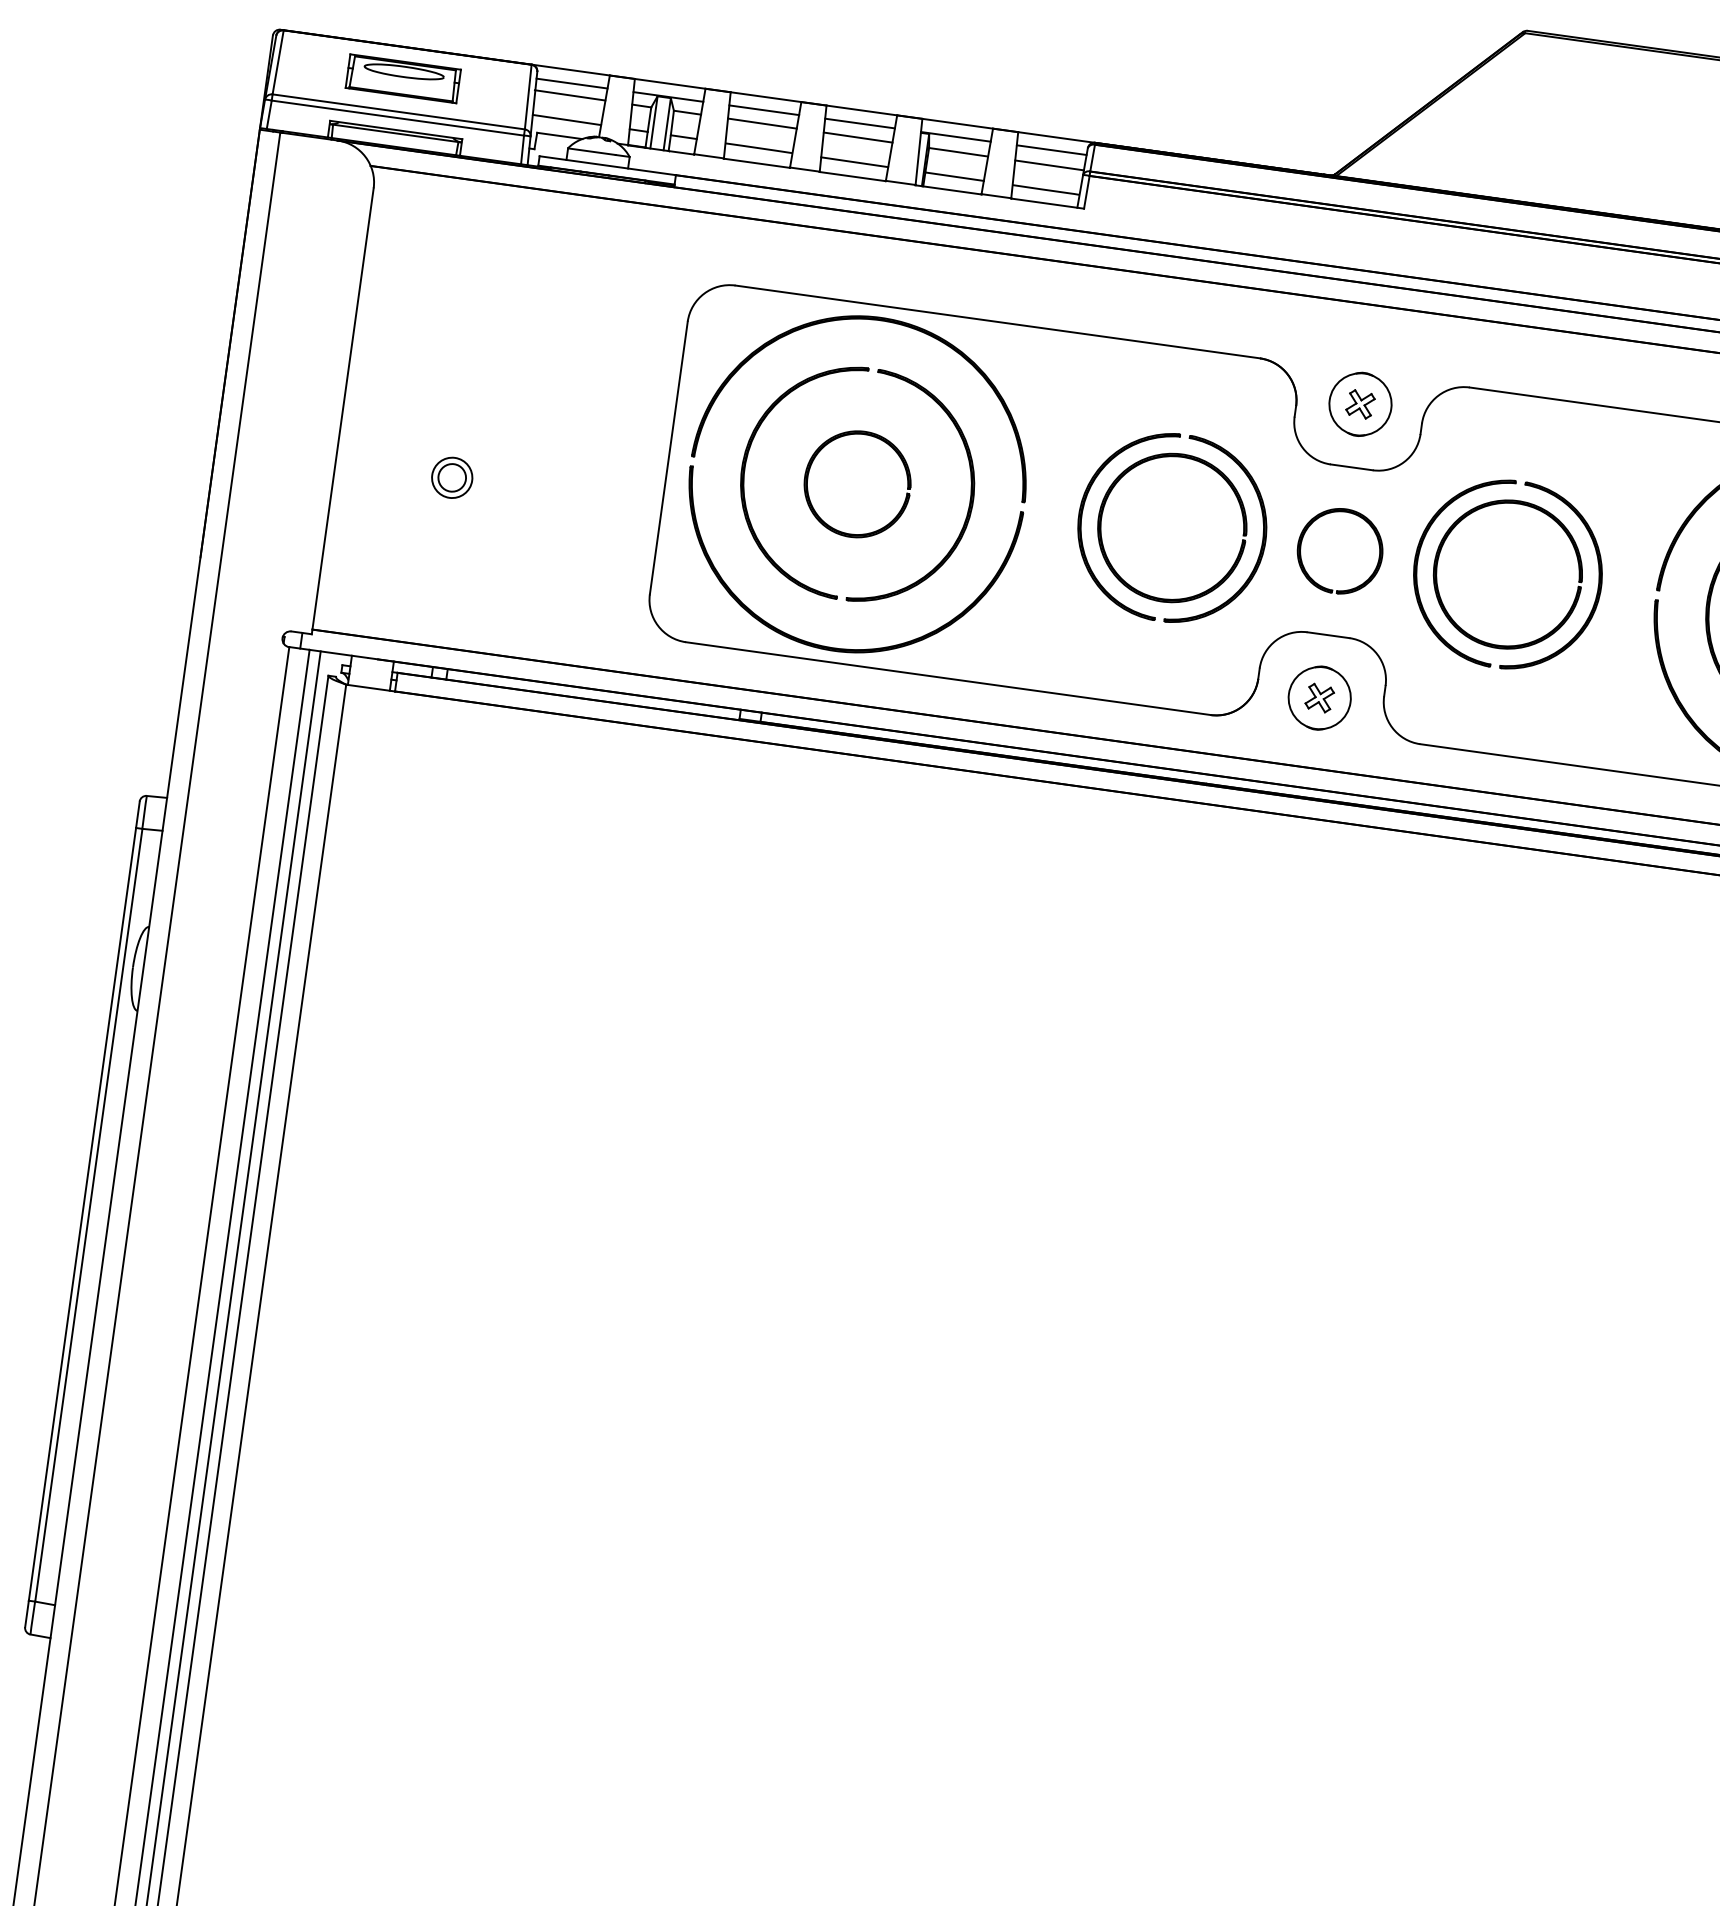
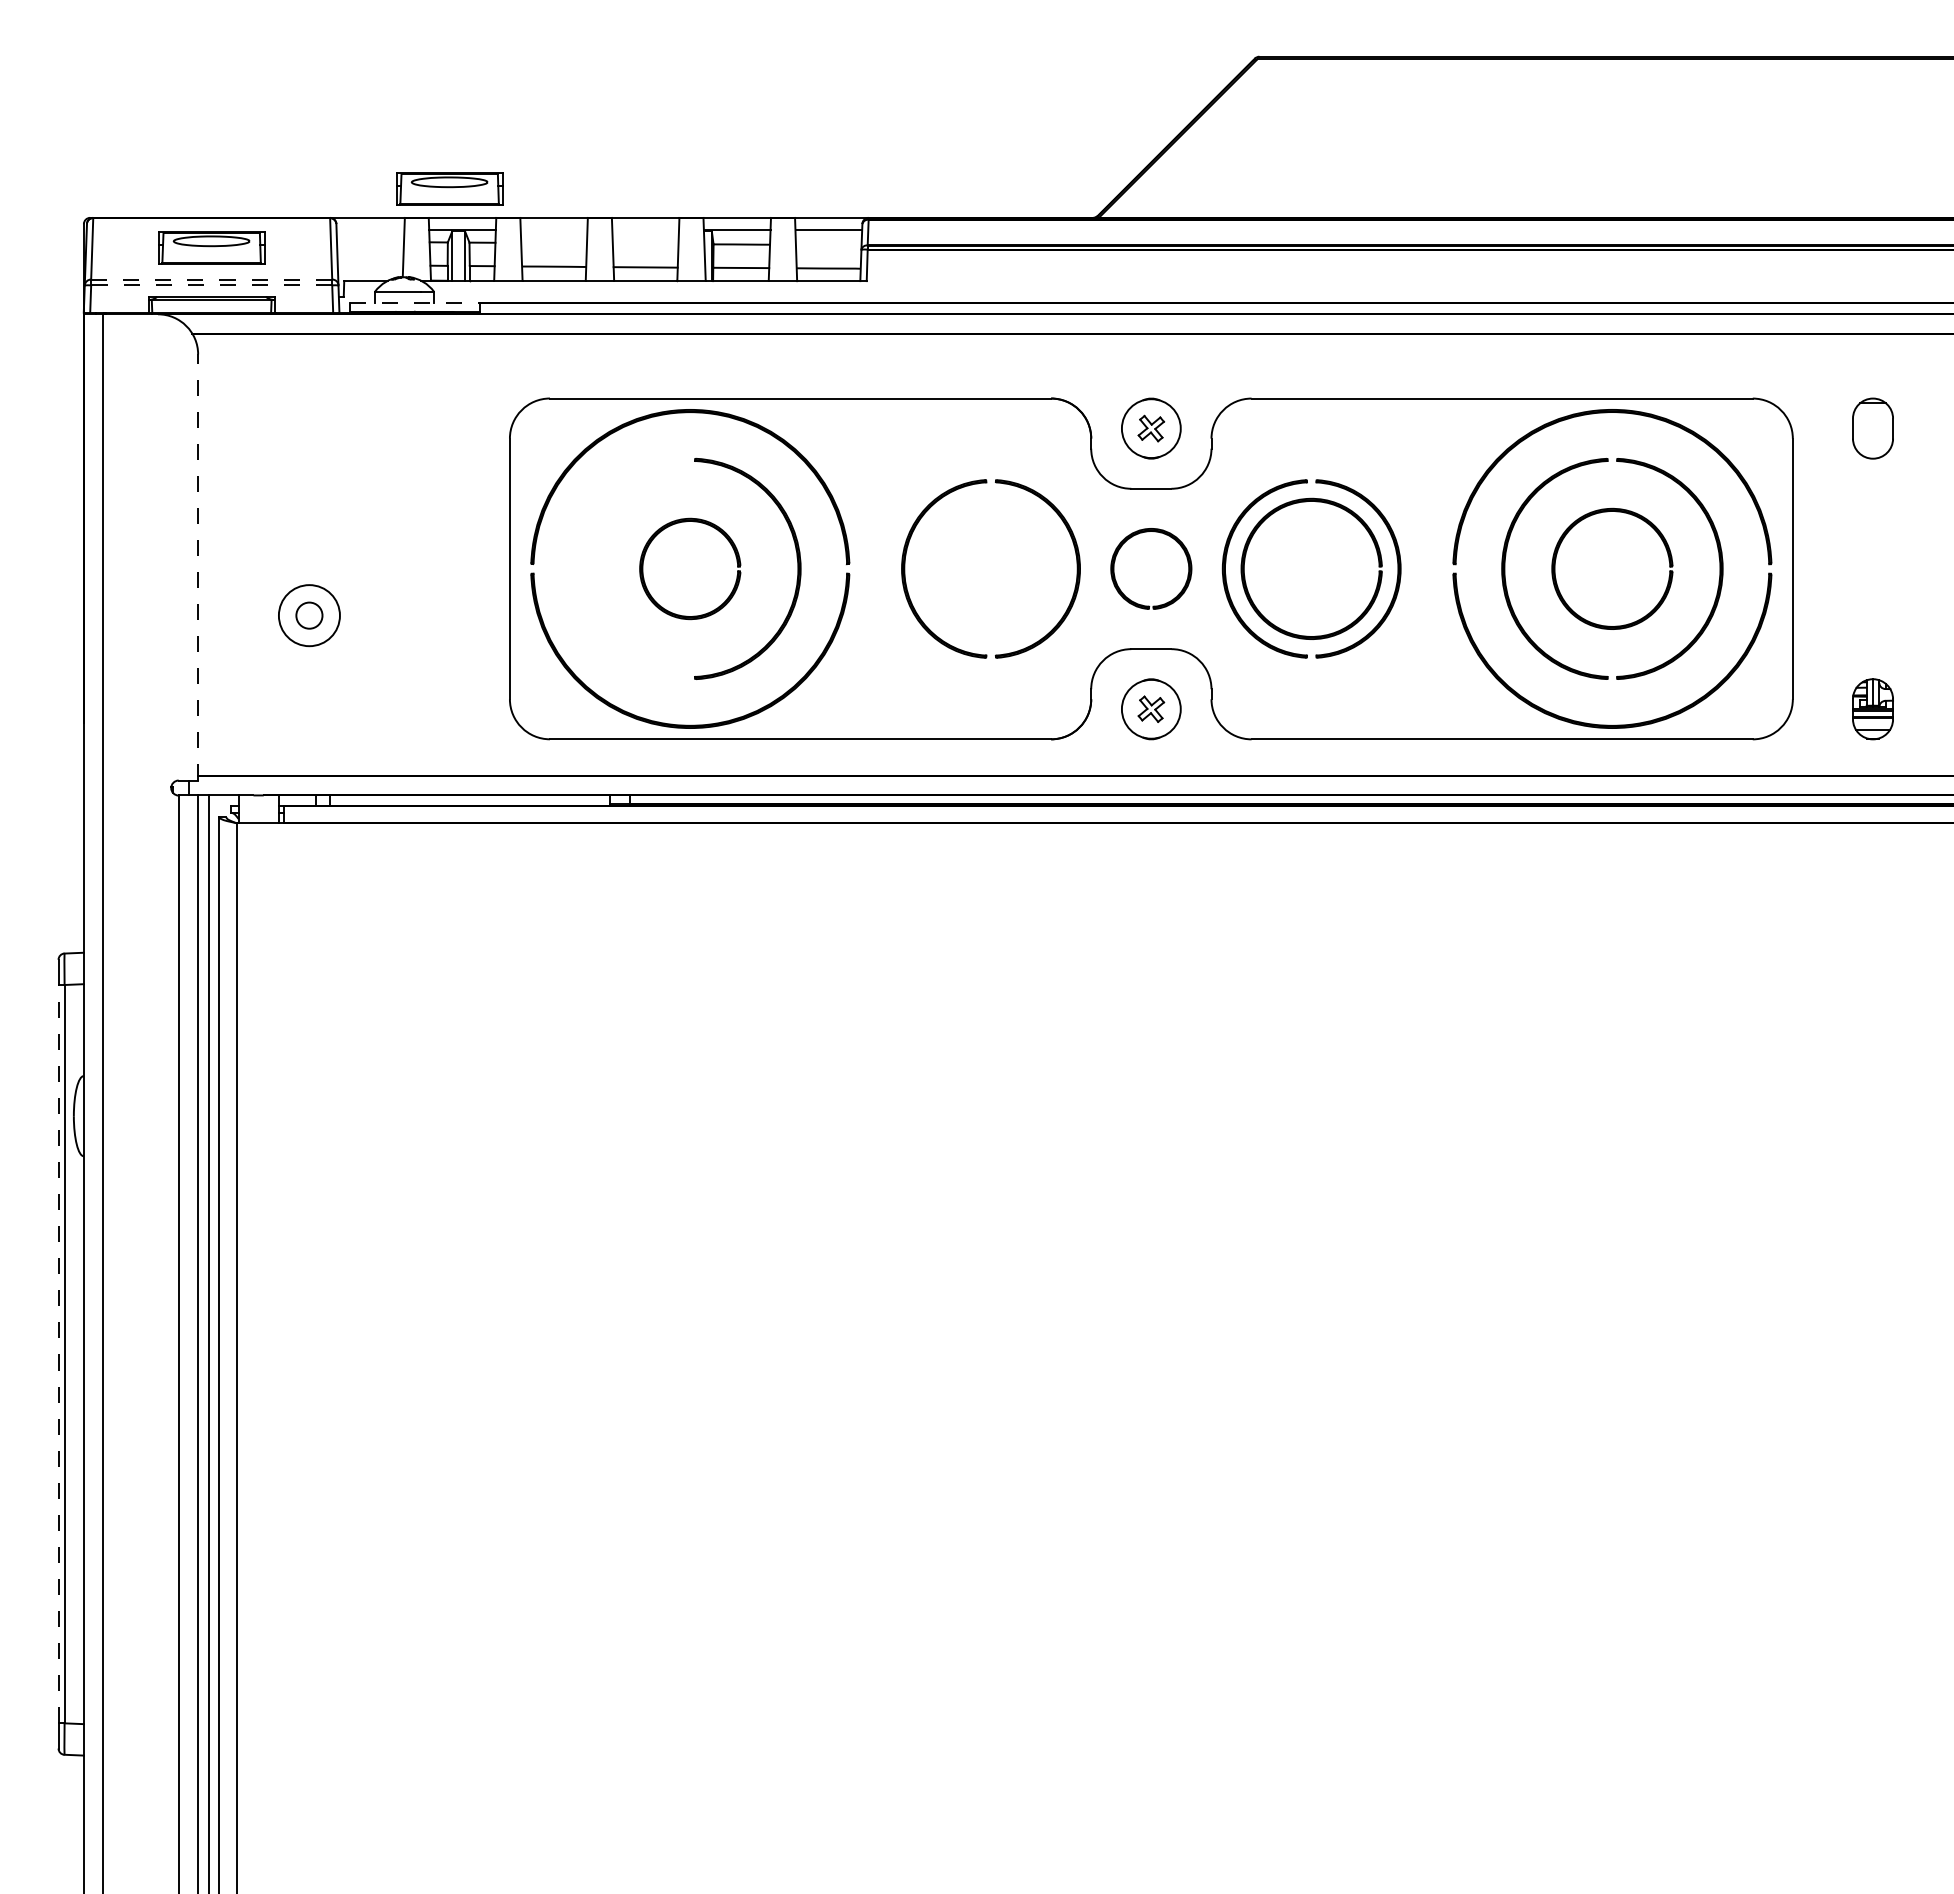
part: (660, 51) -> (449, 188), added
line: (572, 83) -> (370, 230), removed
line: (569, 95) -> (369, 241), removed
line: (763, 110) -> (553, 230), removed
line: (398, 111) -> (211, 279), solid -> dashed
line: (397, 118) -> (211, 285), solid -> dashed
line: (567, 119) -> (370, 264), removed
line: (762, 122) -> (554, 242), removed
line: (859, 123) -> (645, 230), removed
line: (857, 137) -> (645, 243), removed
line: (1049, 164) -> (828, 244), removed
line: (608, 165) -> (415, 302), solid -> dashed
line: (343, 410) -> (198, 566), solid -> dashed
part: (745, 468) -> (583, 568), removed
part: (1134, 468) -> (947, 518), removed
circle: (452, 477) -> (309, 615), size x1.6
line: (82, 1213) -> (58, 1353), solid -> dashed

